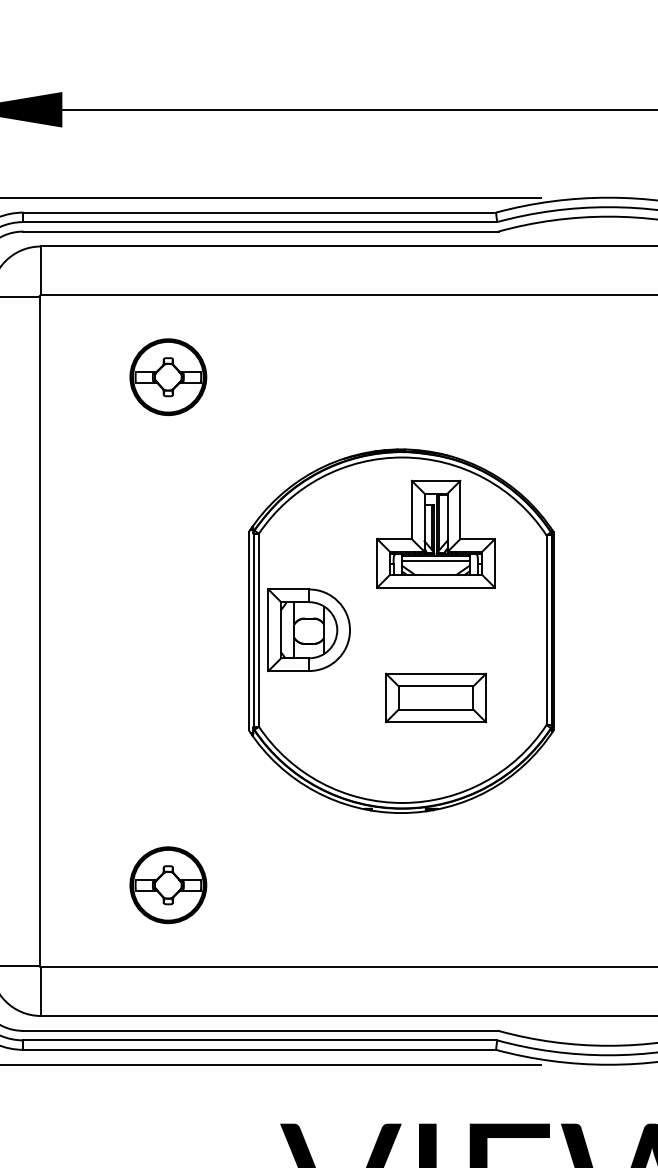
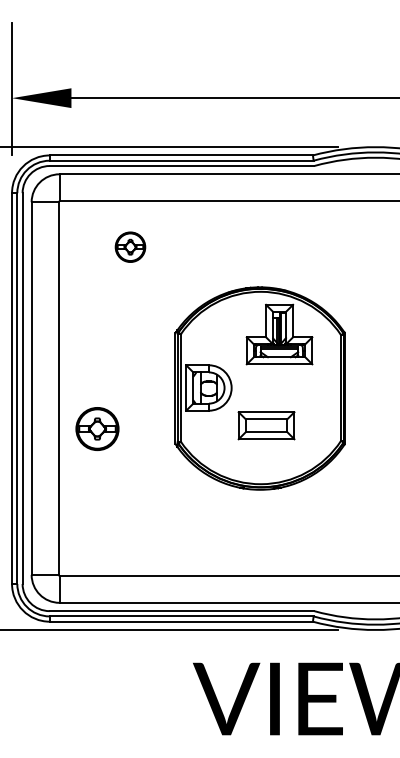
part: (168, 377) -> (130, 247), size x0.7
part: (435, 697) -> (266, 425), moved
part: (168, 884) -> (97, 428), moved

